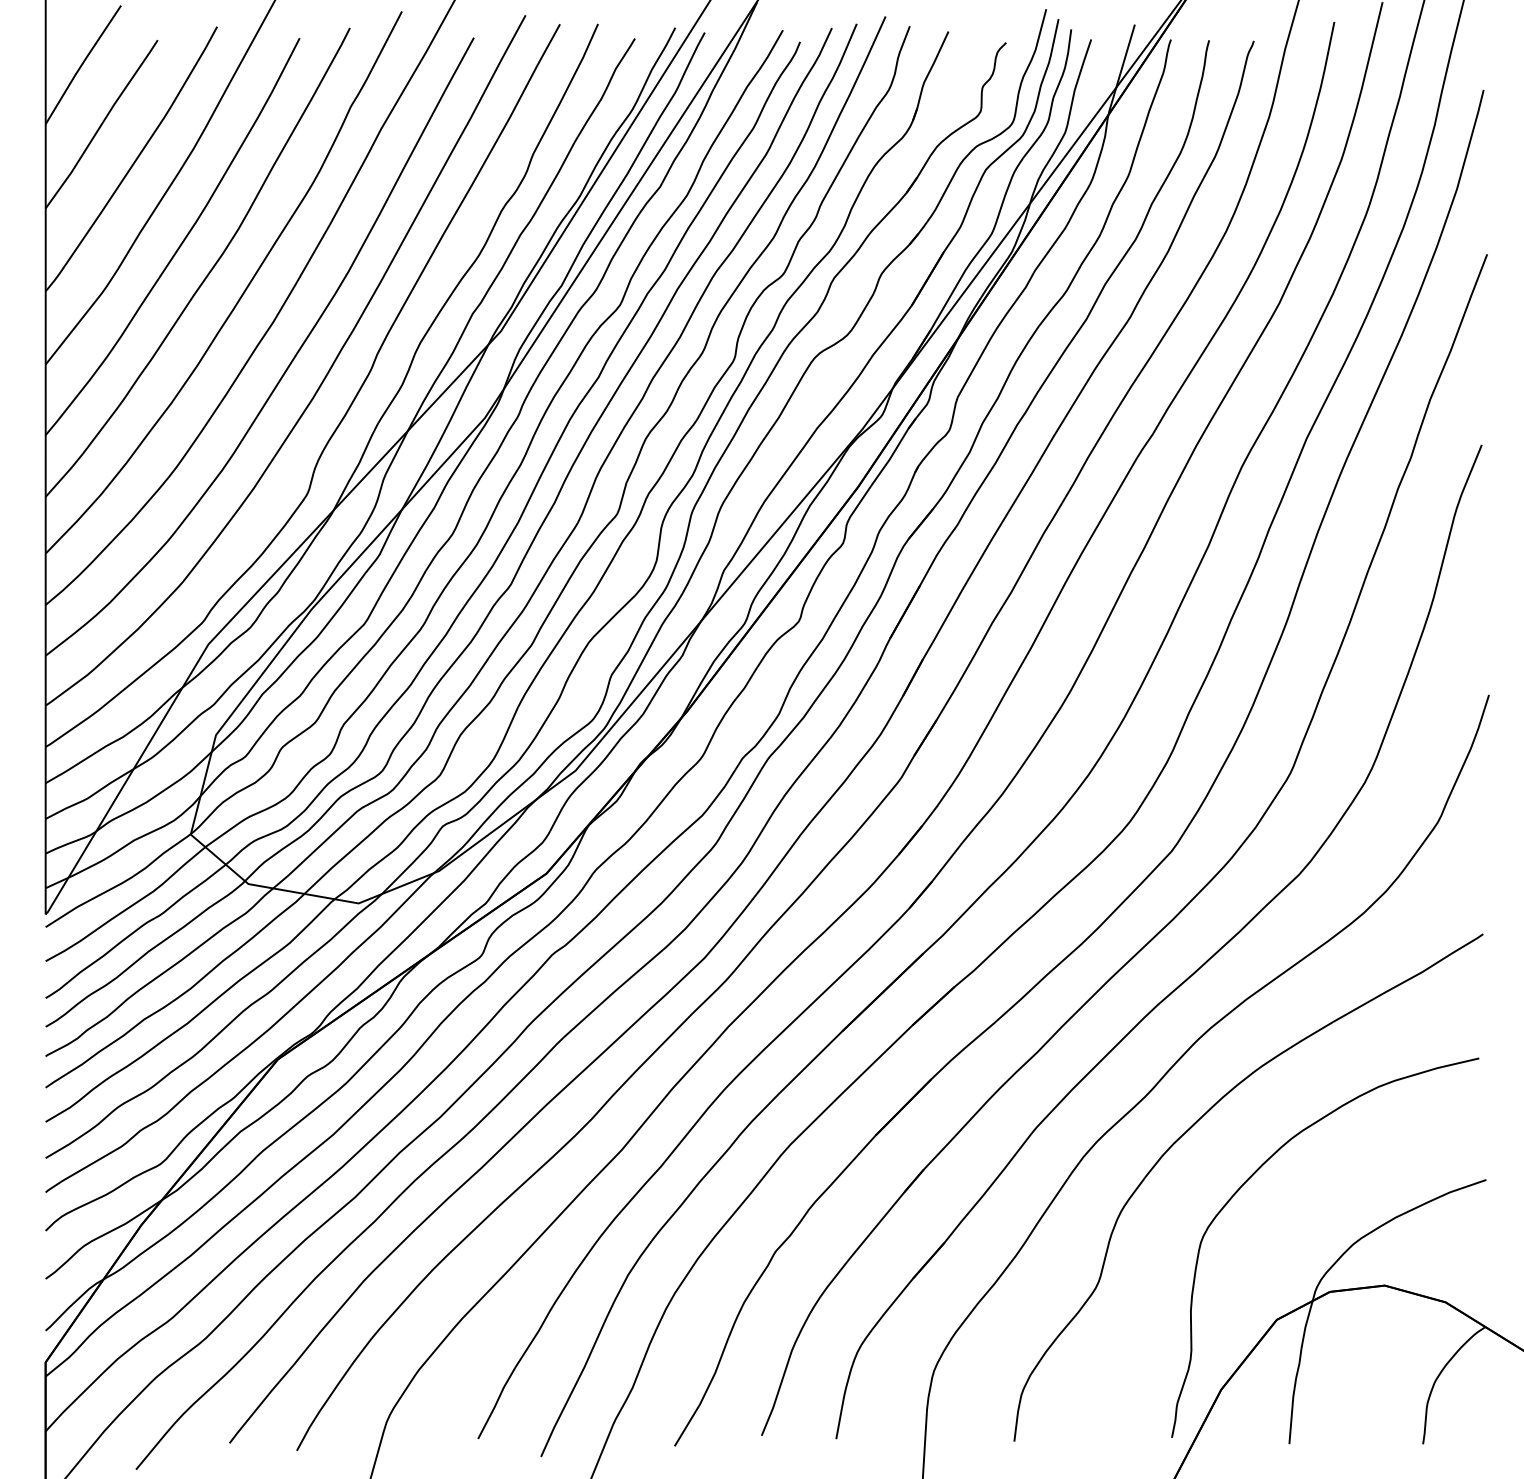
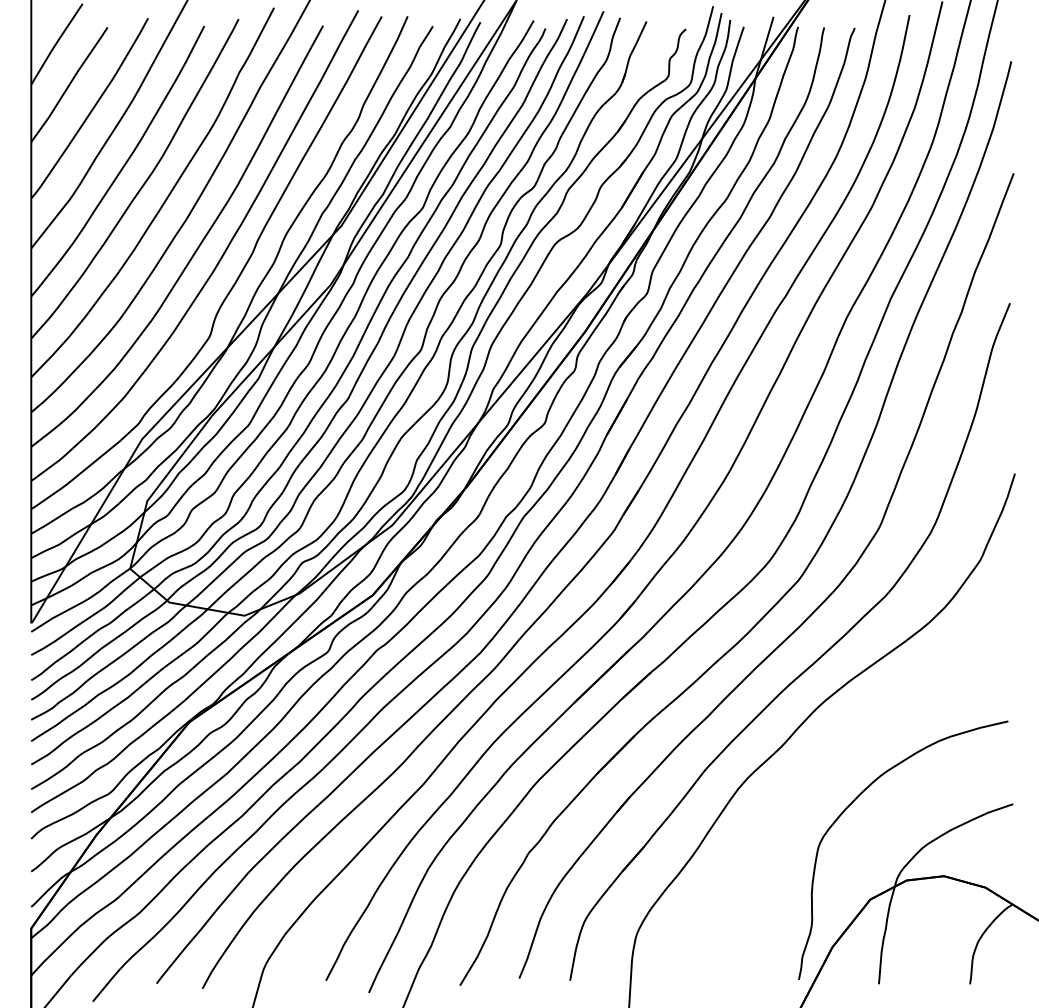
curve: (1190, 1130) -> (811, 770), removed

